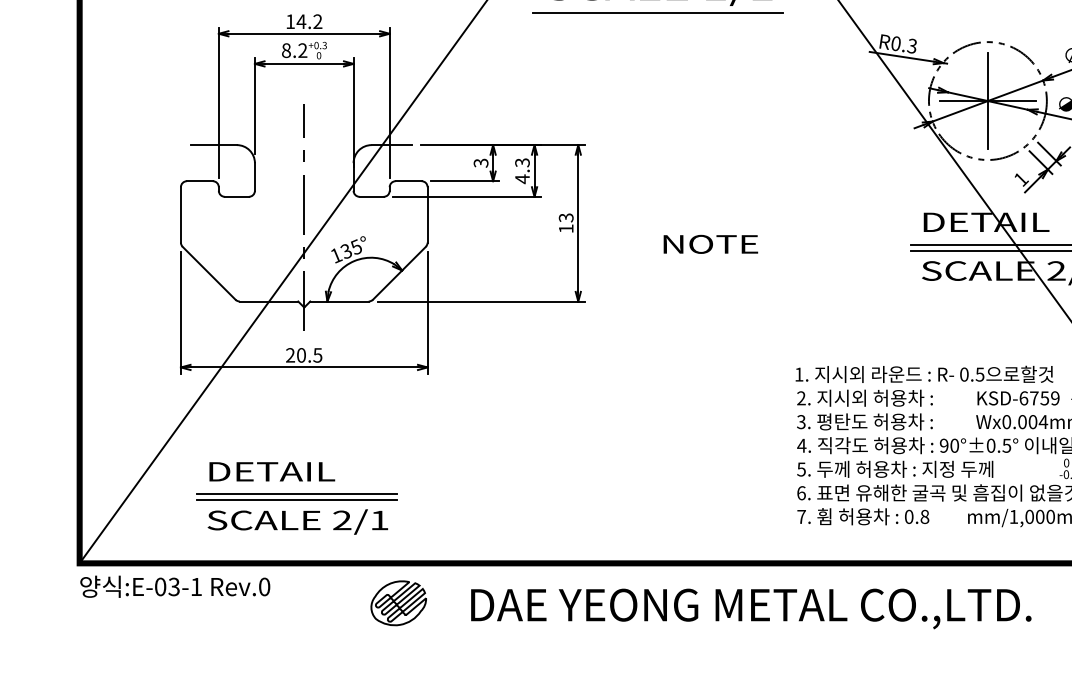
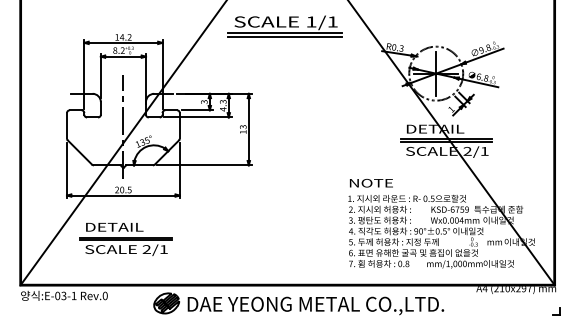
line: (658, 19) -> (285, 36), added
text: (710, 244) -> (371, 183), moved
part: (295, 498) -> (125, 239), moved
text: (750, 607) -> (315, 305), moved

